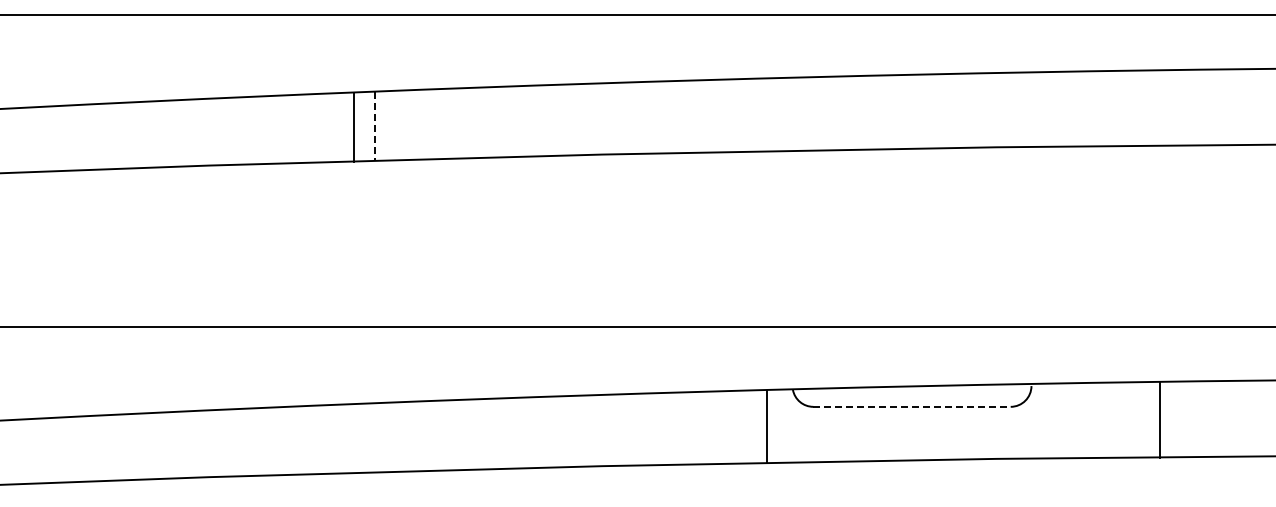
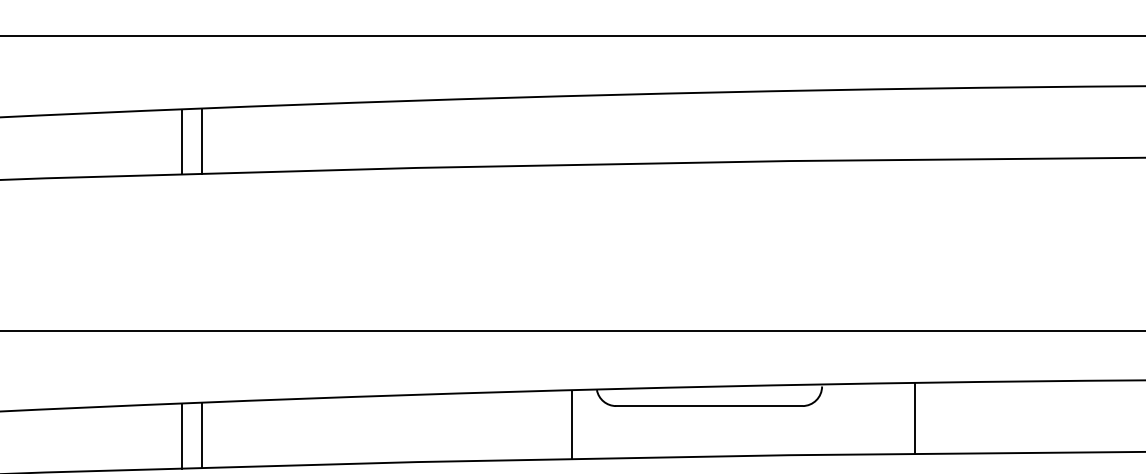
line: (374, 127) -> (201, 142), dashed -> solid
line: (912, 406) -> (709, 405), dashed -> solid
line: (1160, 419) -> (915, 418), moved
line: (374, 437) -> (201, 435), added
line: (353, 438) -> (182, 435), added

